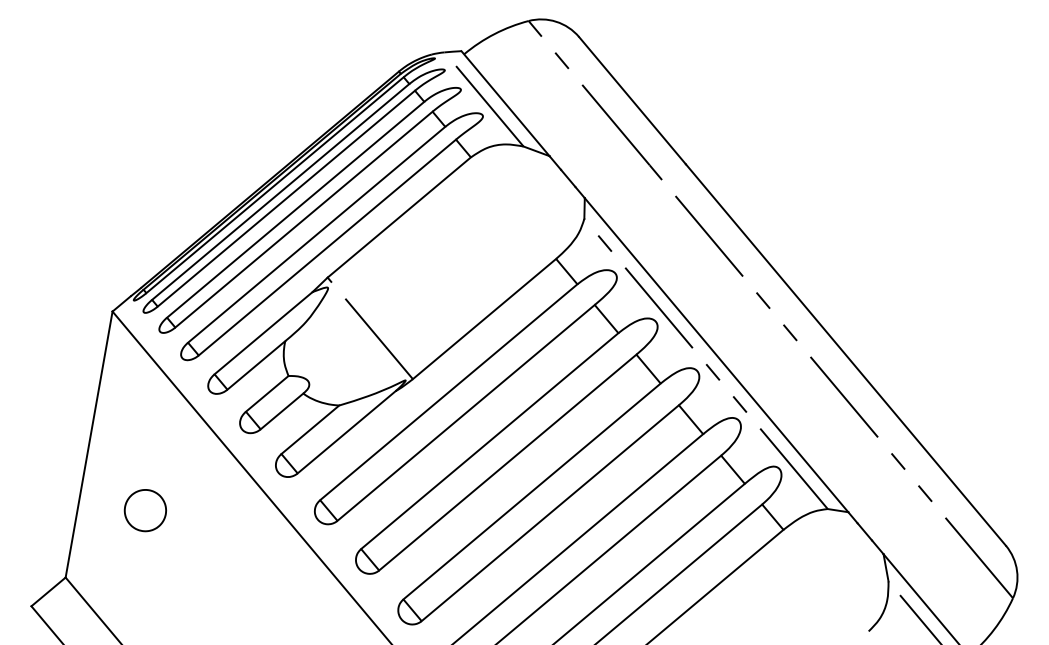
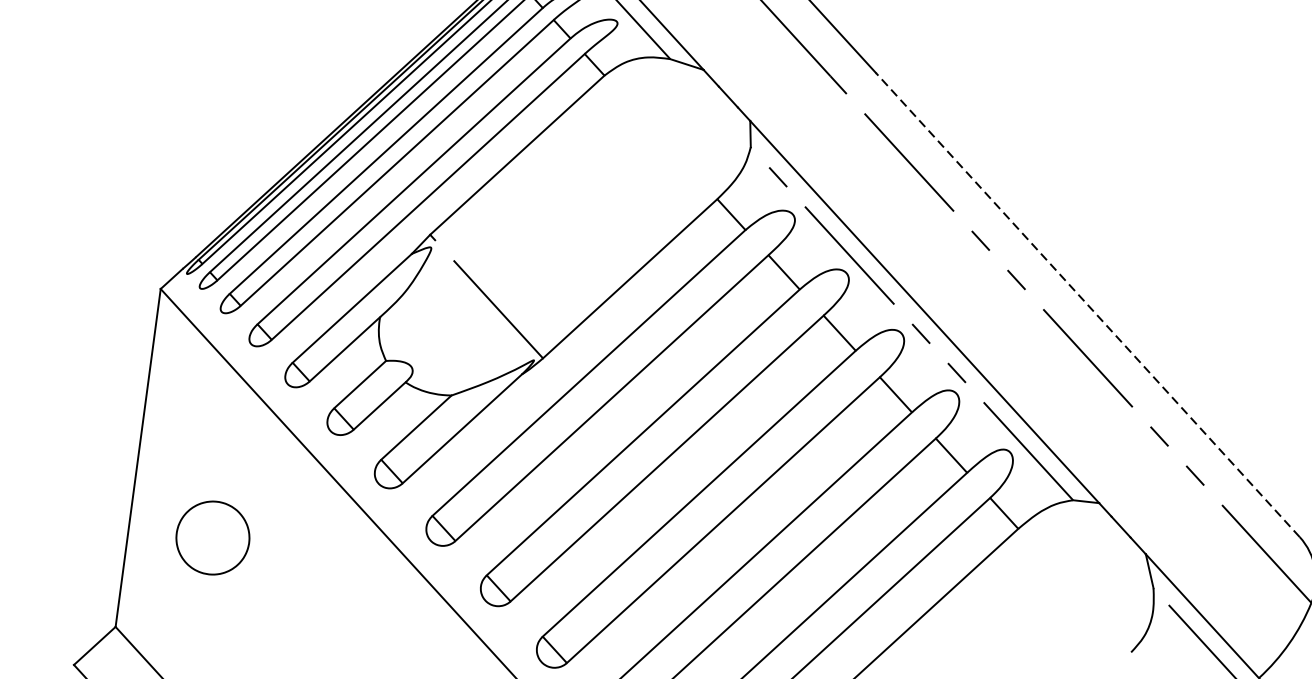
line: (845, 354) -> (1087, 304), solid -> dashed
part: (144, 510) -> (211, 538), size x1.4

